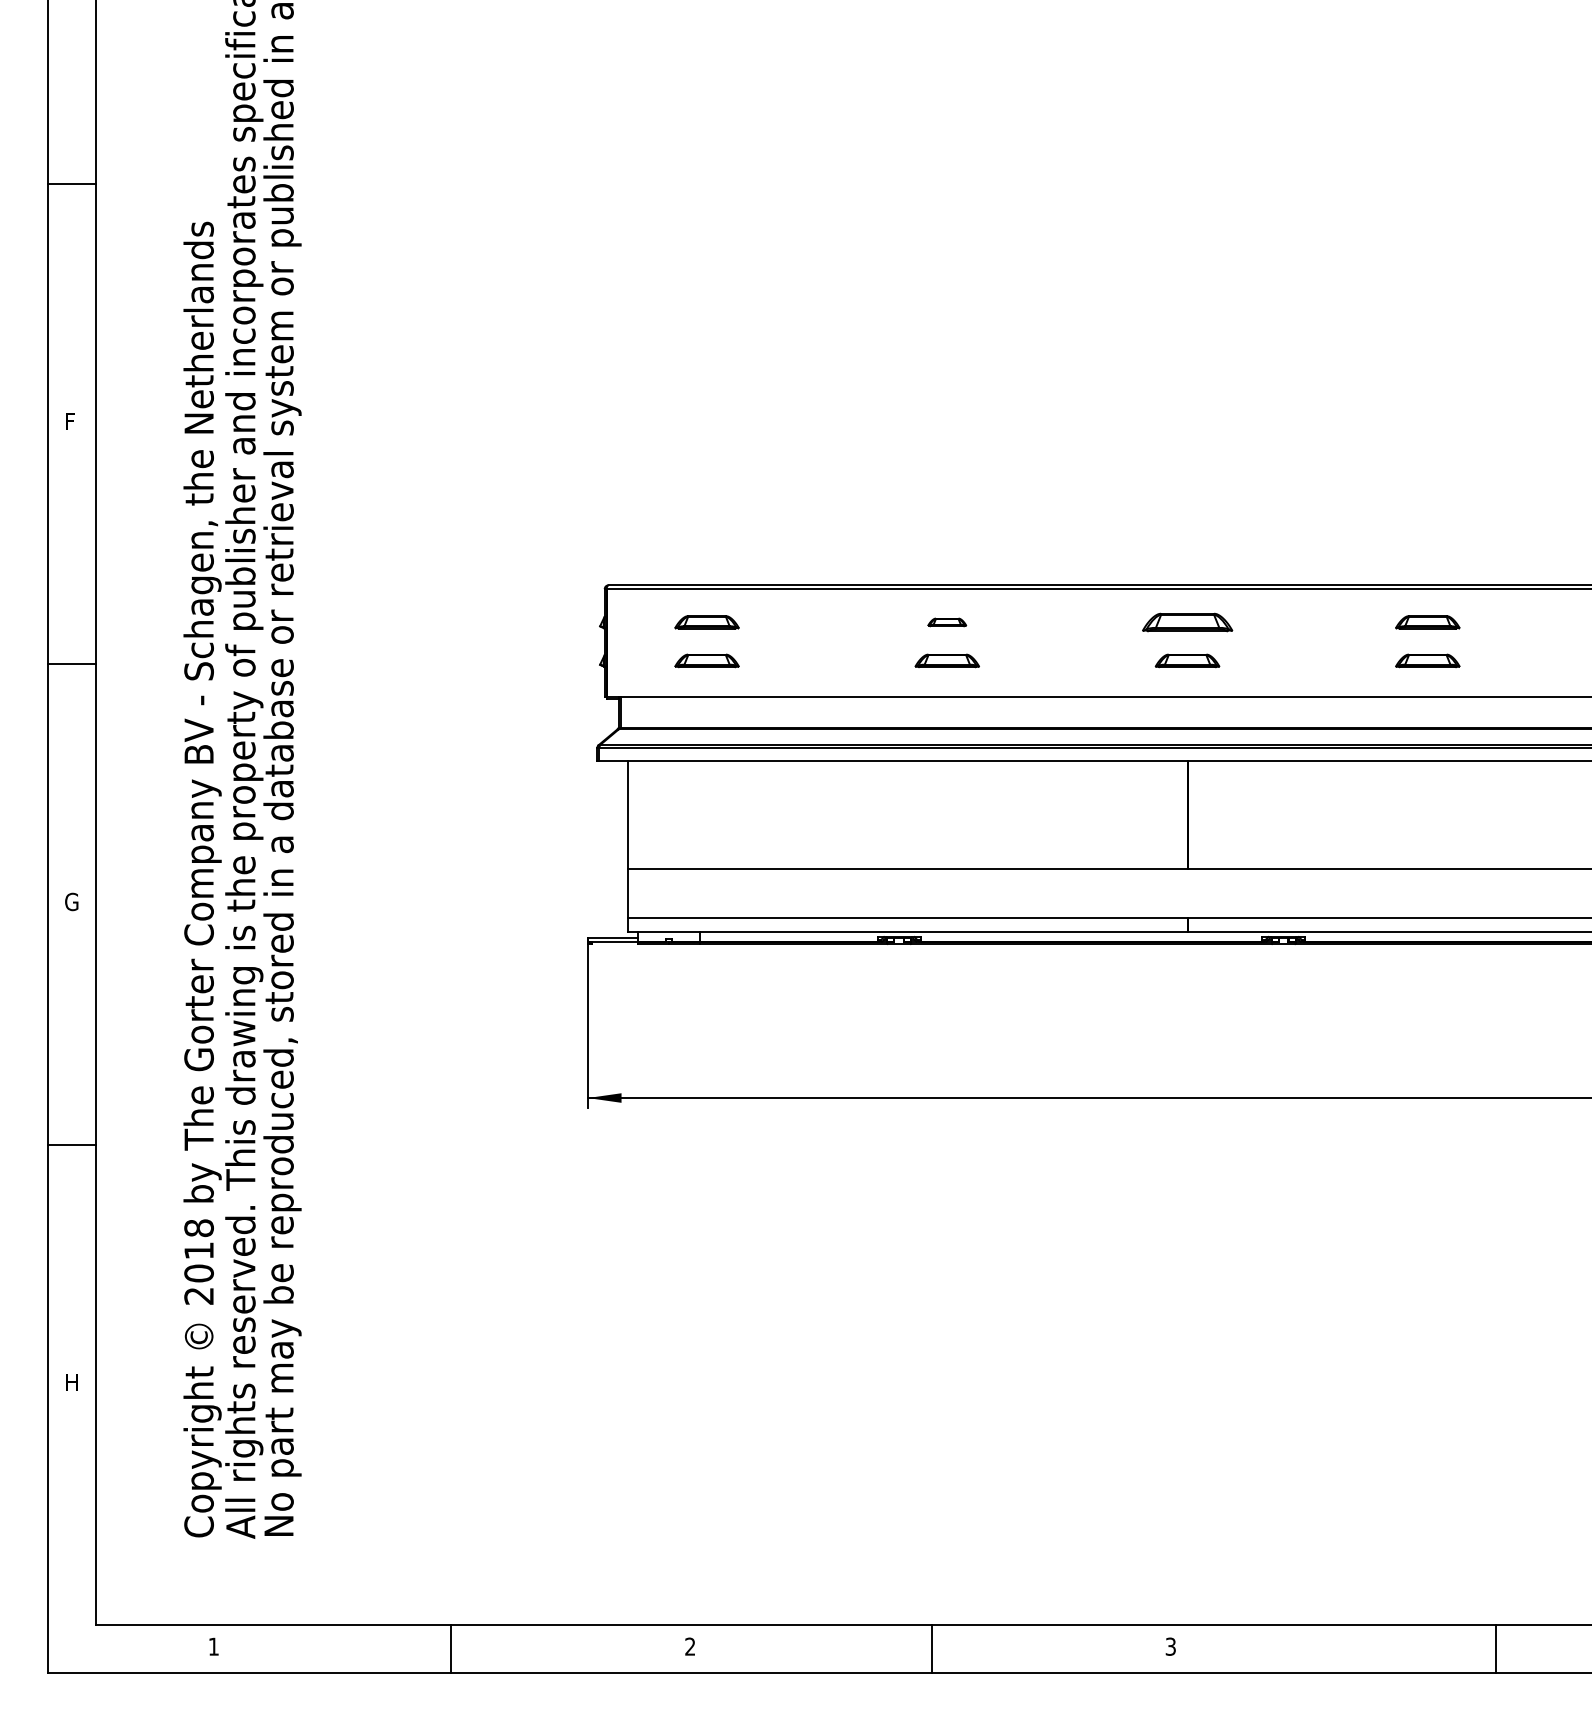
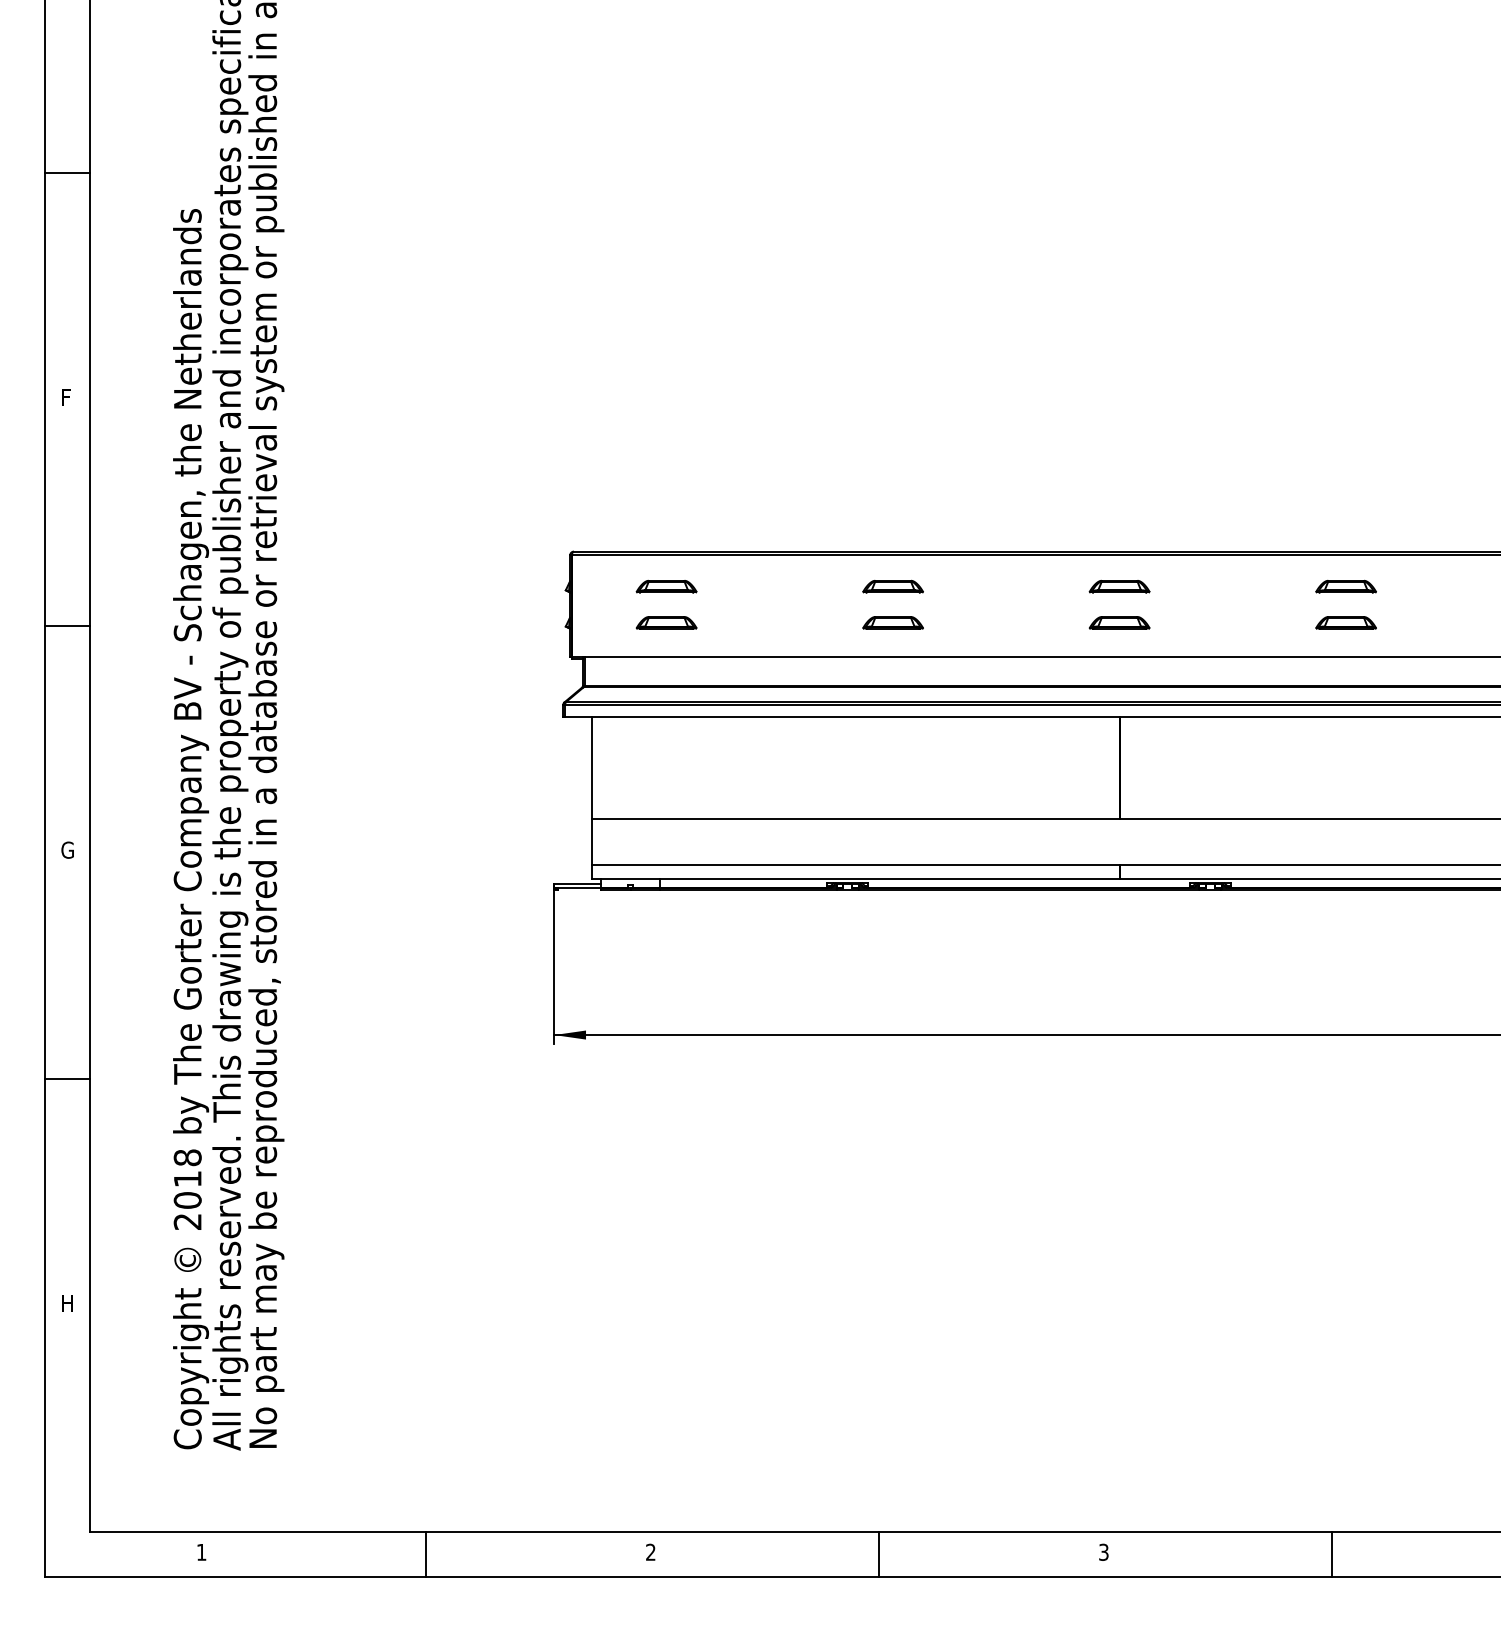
part: (946, 622) -> (892, 586), size x1.67
part: (1187, 622) -> (1119, 586), size x0.71
line: (1496, 1649) -> (1331, 1554), moved

